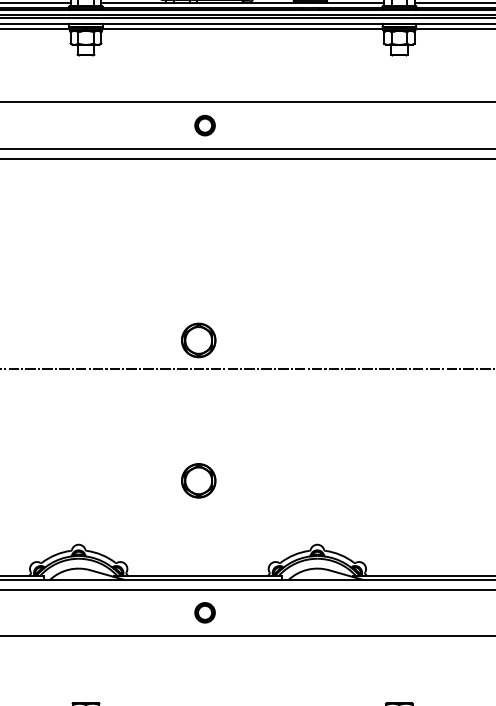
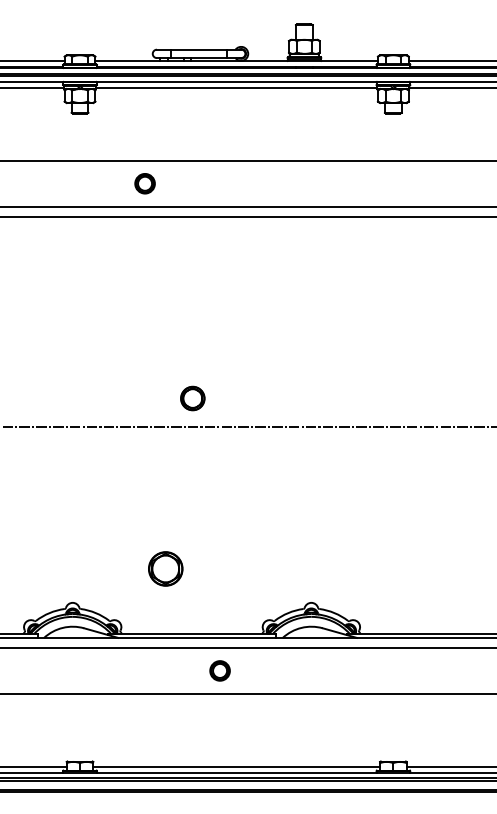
part: (204, 125) -> (144, 183), moved
part: (198, 340) -> (192, 398), size x0.7
part: (198, 480) -> (165, 568), moved
part: (204, 612) -> (219, 670), moved

